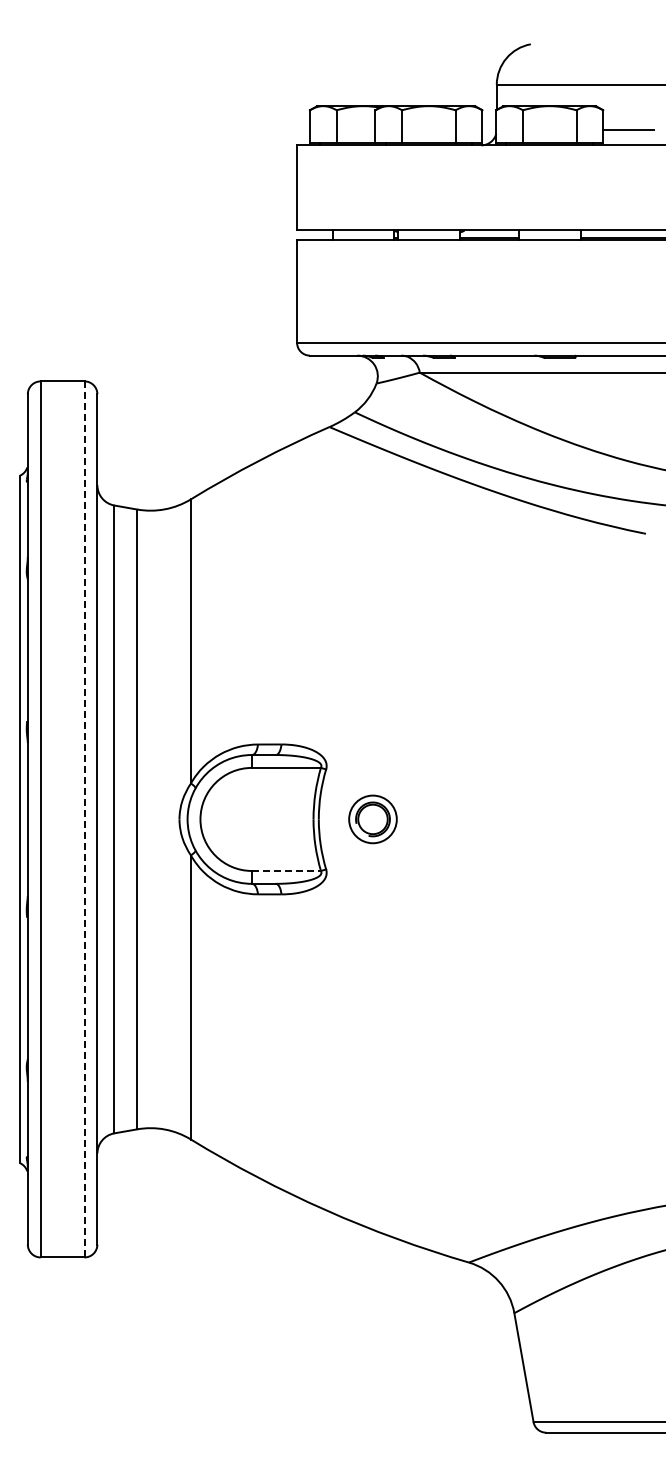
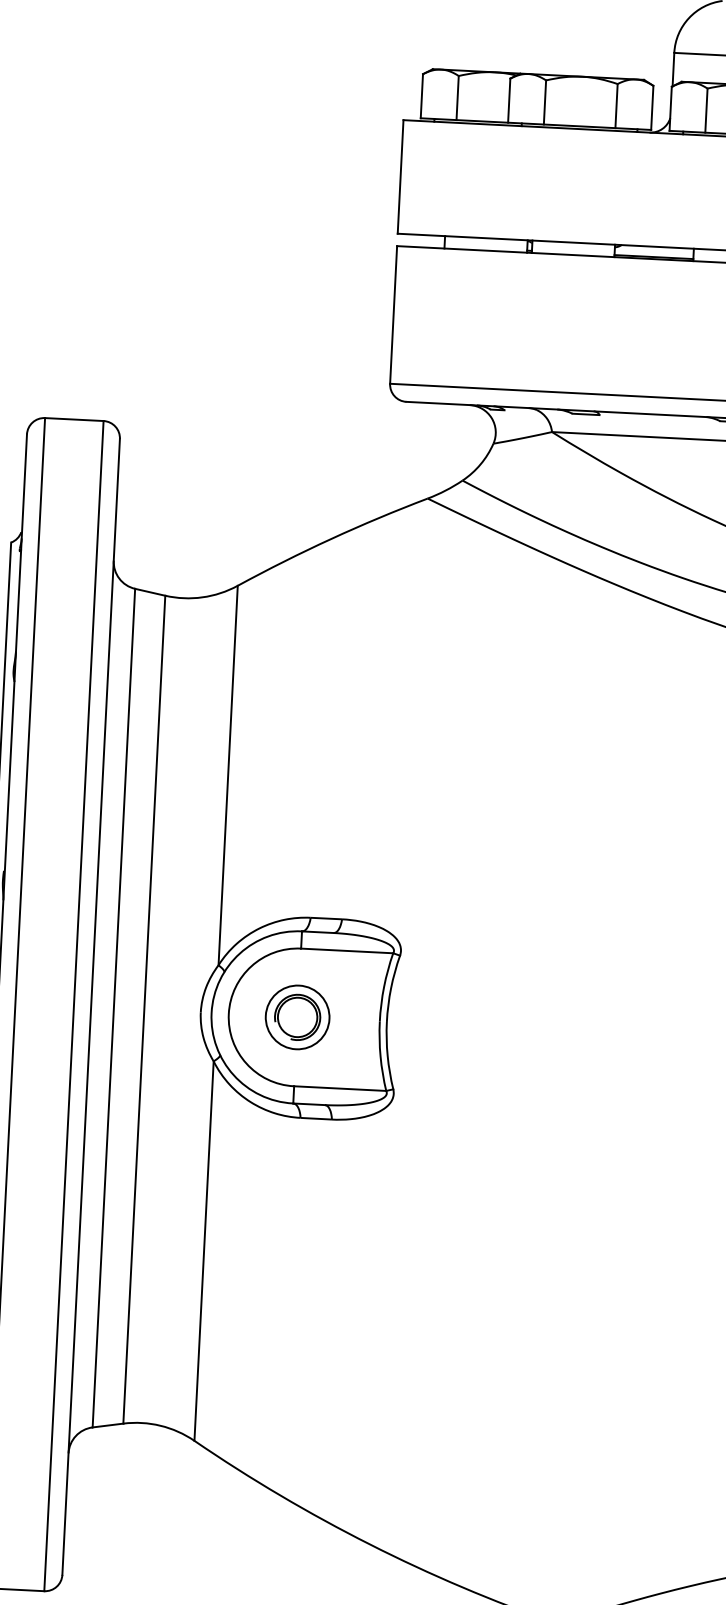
line: (84, 818) -> (73, 1004), dashed -> solid
part: (372, 819) -> (296, 1017), moved
line: (286, 870) -> (340, 1087), dashed -> solid

